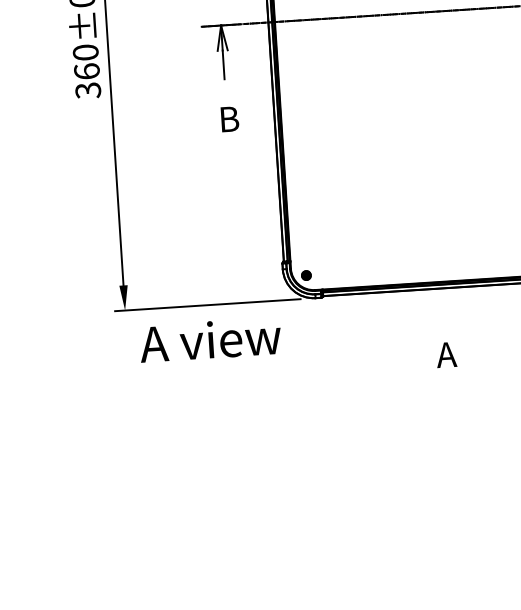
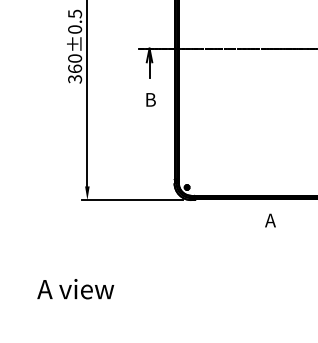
text: (210, 340) -> (75, 289), moved
text: (446, 354) -> (270, 220), moved

